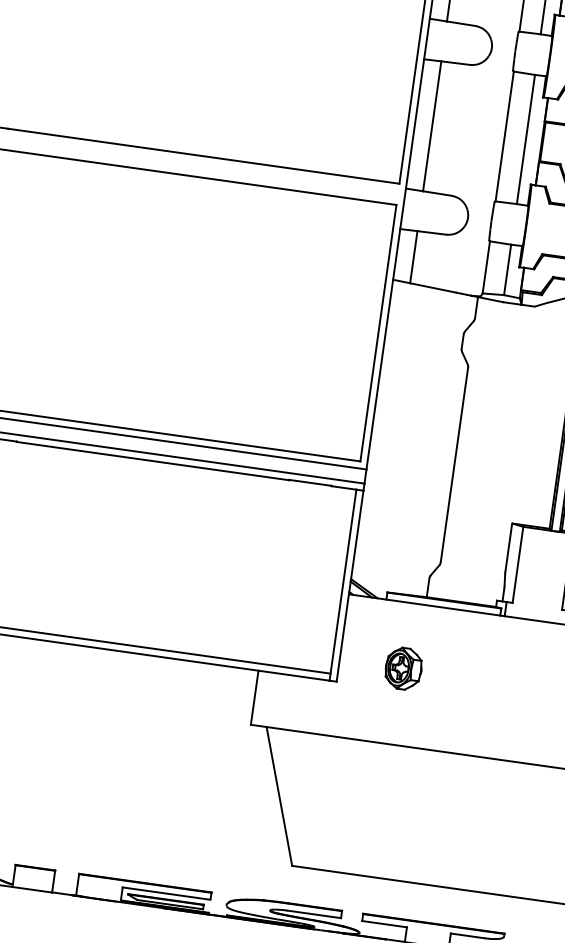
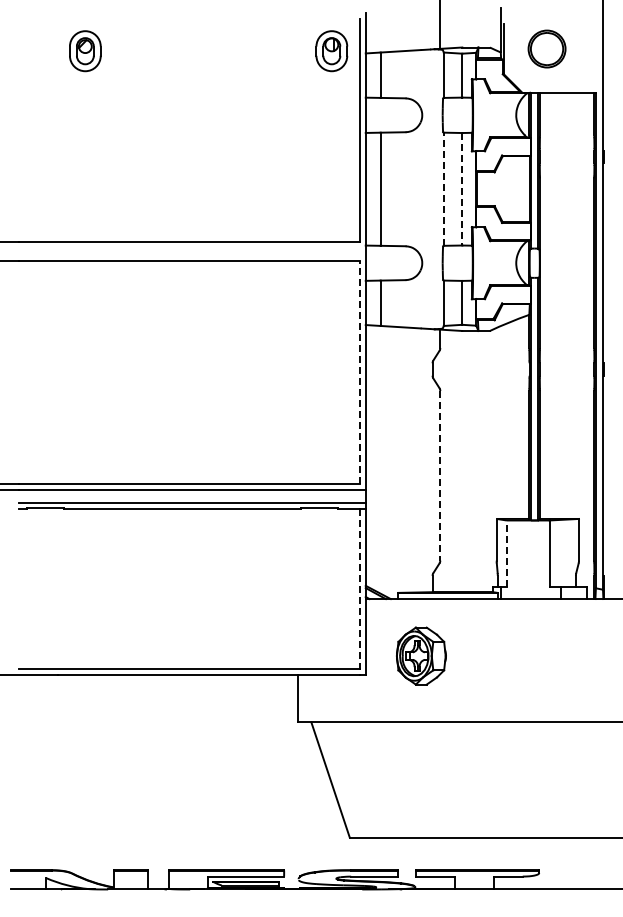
line: (504, 136) -> (443, 189), solid -> dashed
line: (526, 139) -> (462, 189), solid -> dashed
line: (378, 333) -> (359, 372), solid -> dashed
line: (454, 464) -> (440, 475), solid -> dashed
line: (517, 564) -> (506, 553), solid -> dashed
line: (342, 585) -> (359, 592), solid -> dashed
part: (403, 668) -> (421, 655), size x1.6

